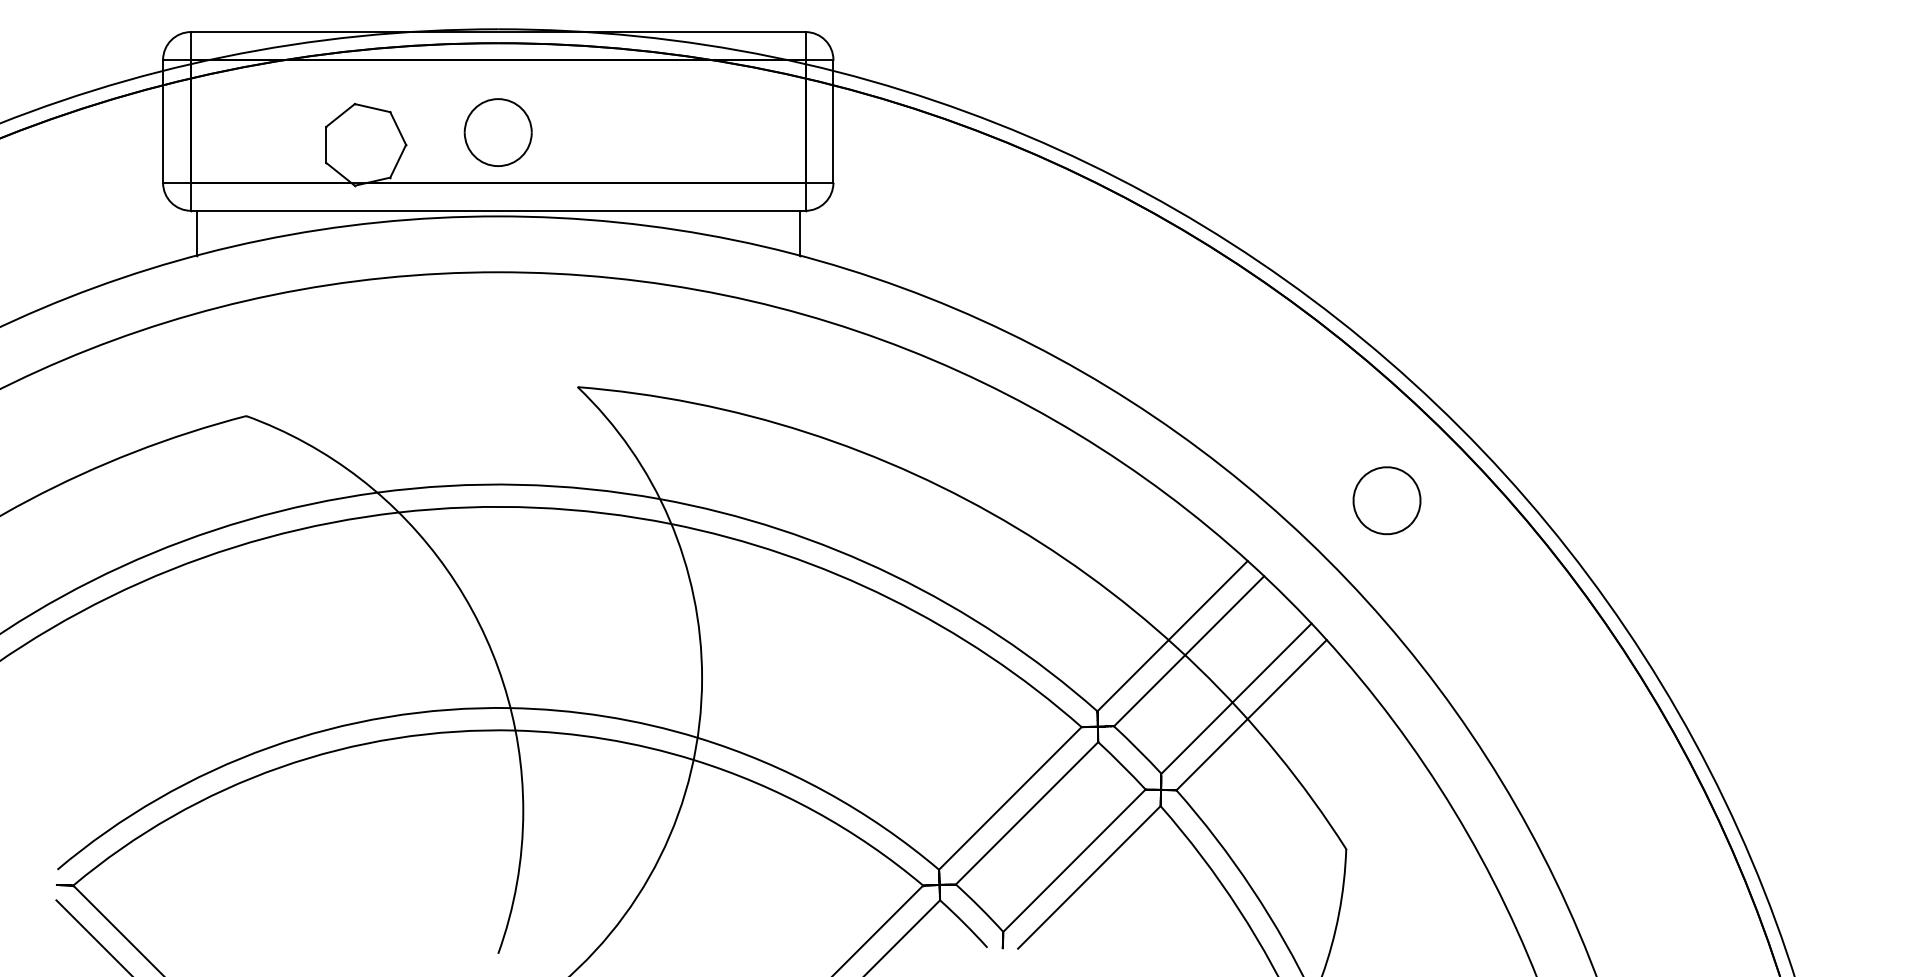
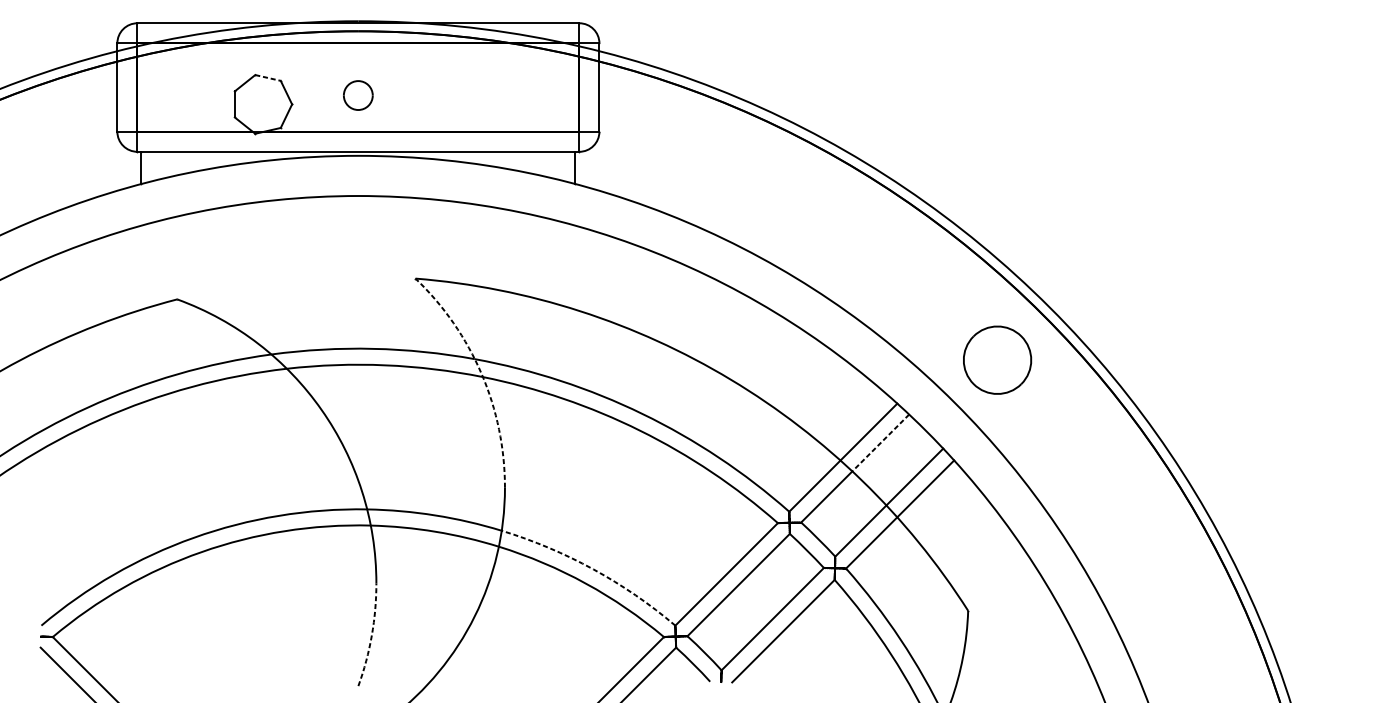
line: (373, 108) -> (268, 78), solid -> dashed
part: (497, 132) -> (357, 95), size x0.6
part: (1386, 500) -> (997, 360), size x1.4
arc: (669, 519) -> (481, 373), solid -> dashed
line: (1224, 615) -> (880, 442), solid -> dashed
arc: (825, 791) -> (593, 569), solid -> dashed
arc: (516, 883) -> (371, 635), solid -> dashed

